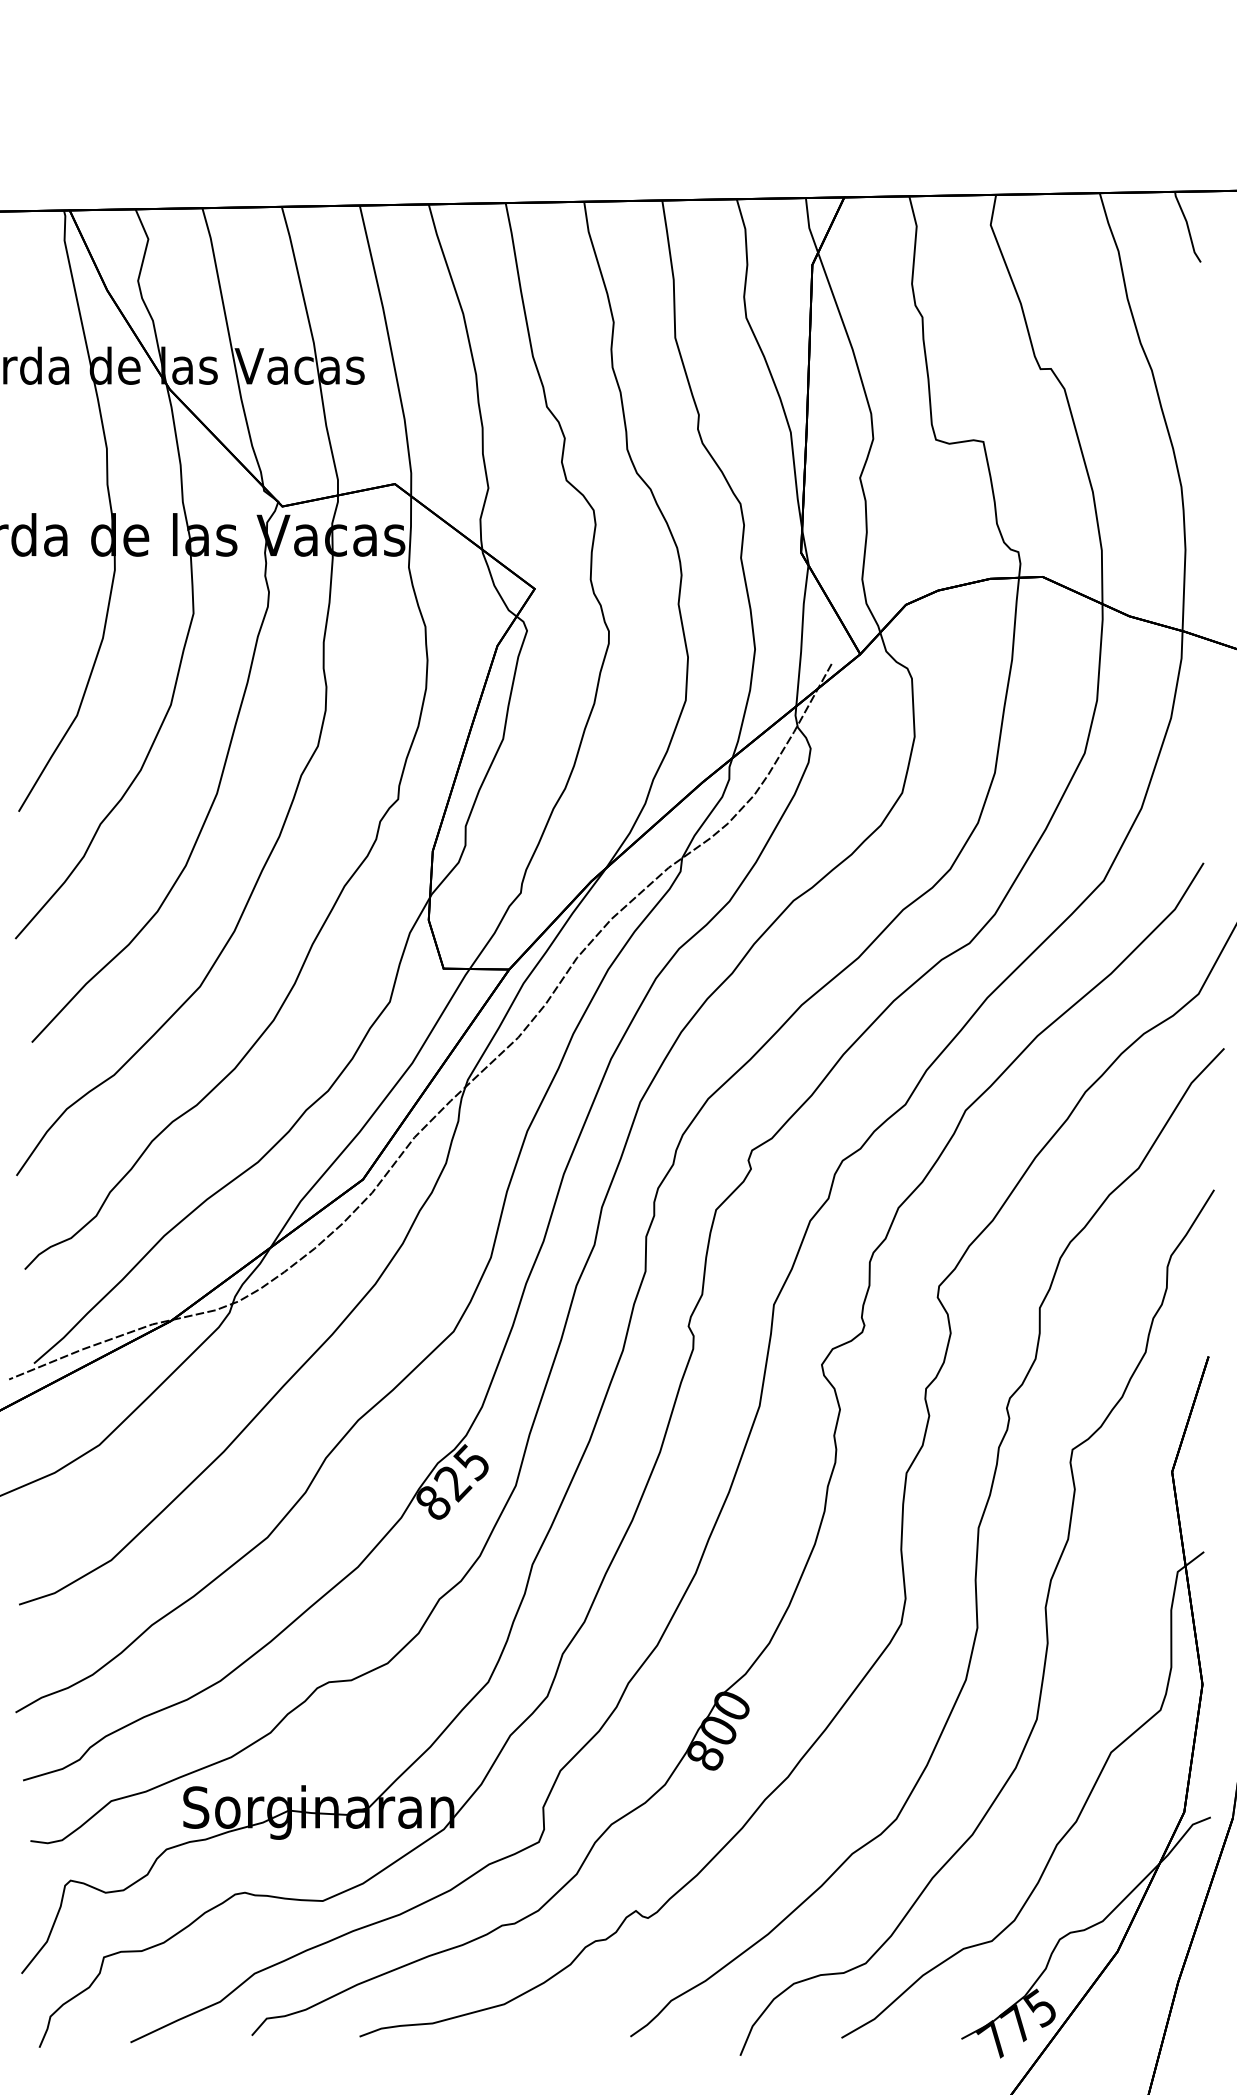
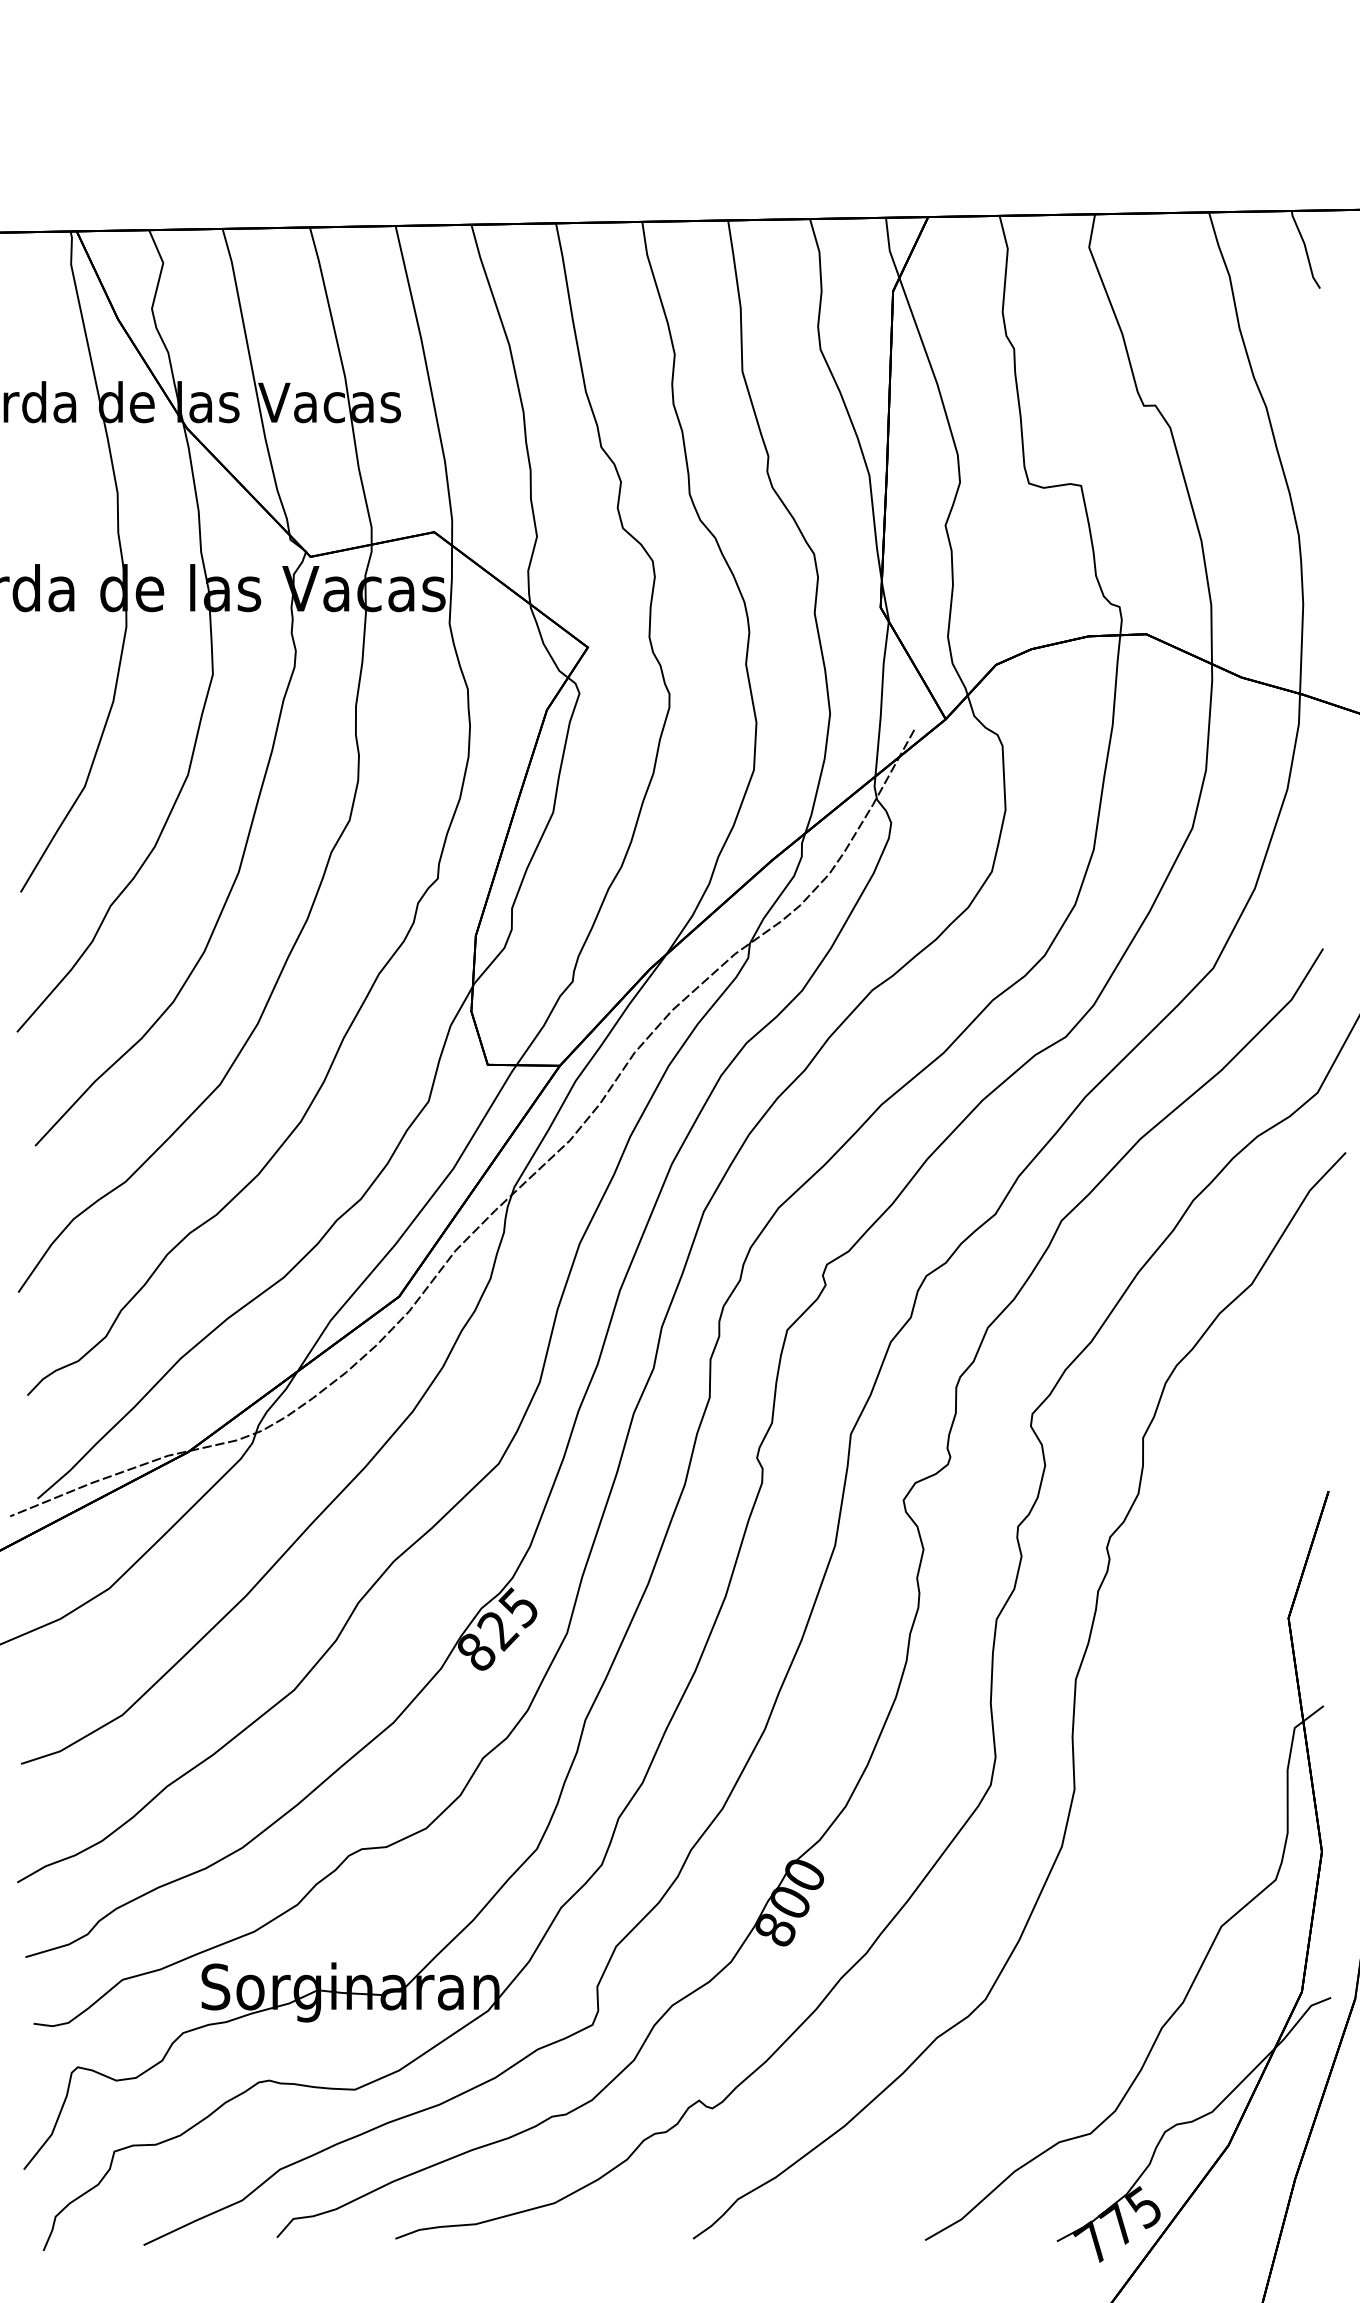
curve: (1045, 1622) -> (1149, 1783), removed

